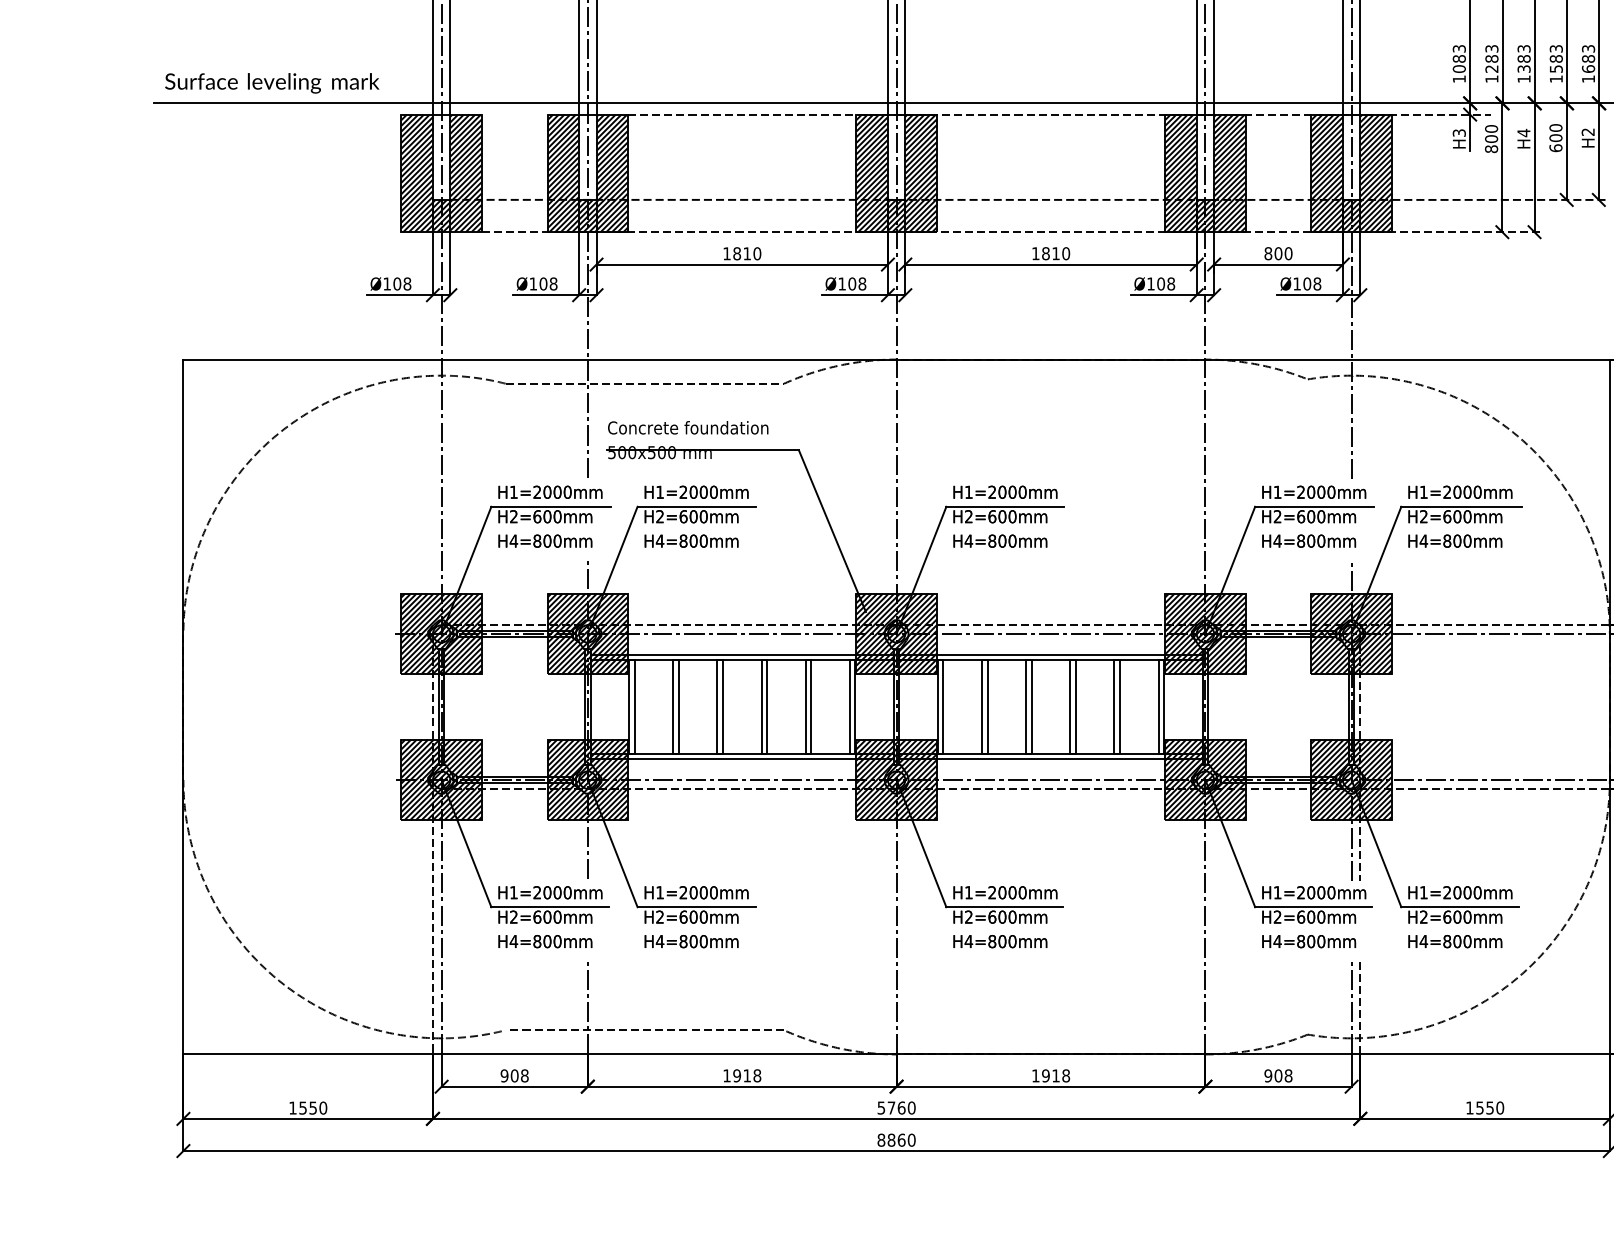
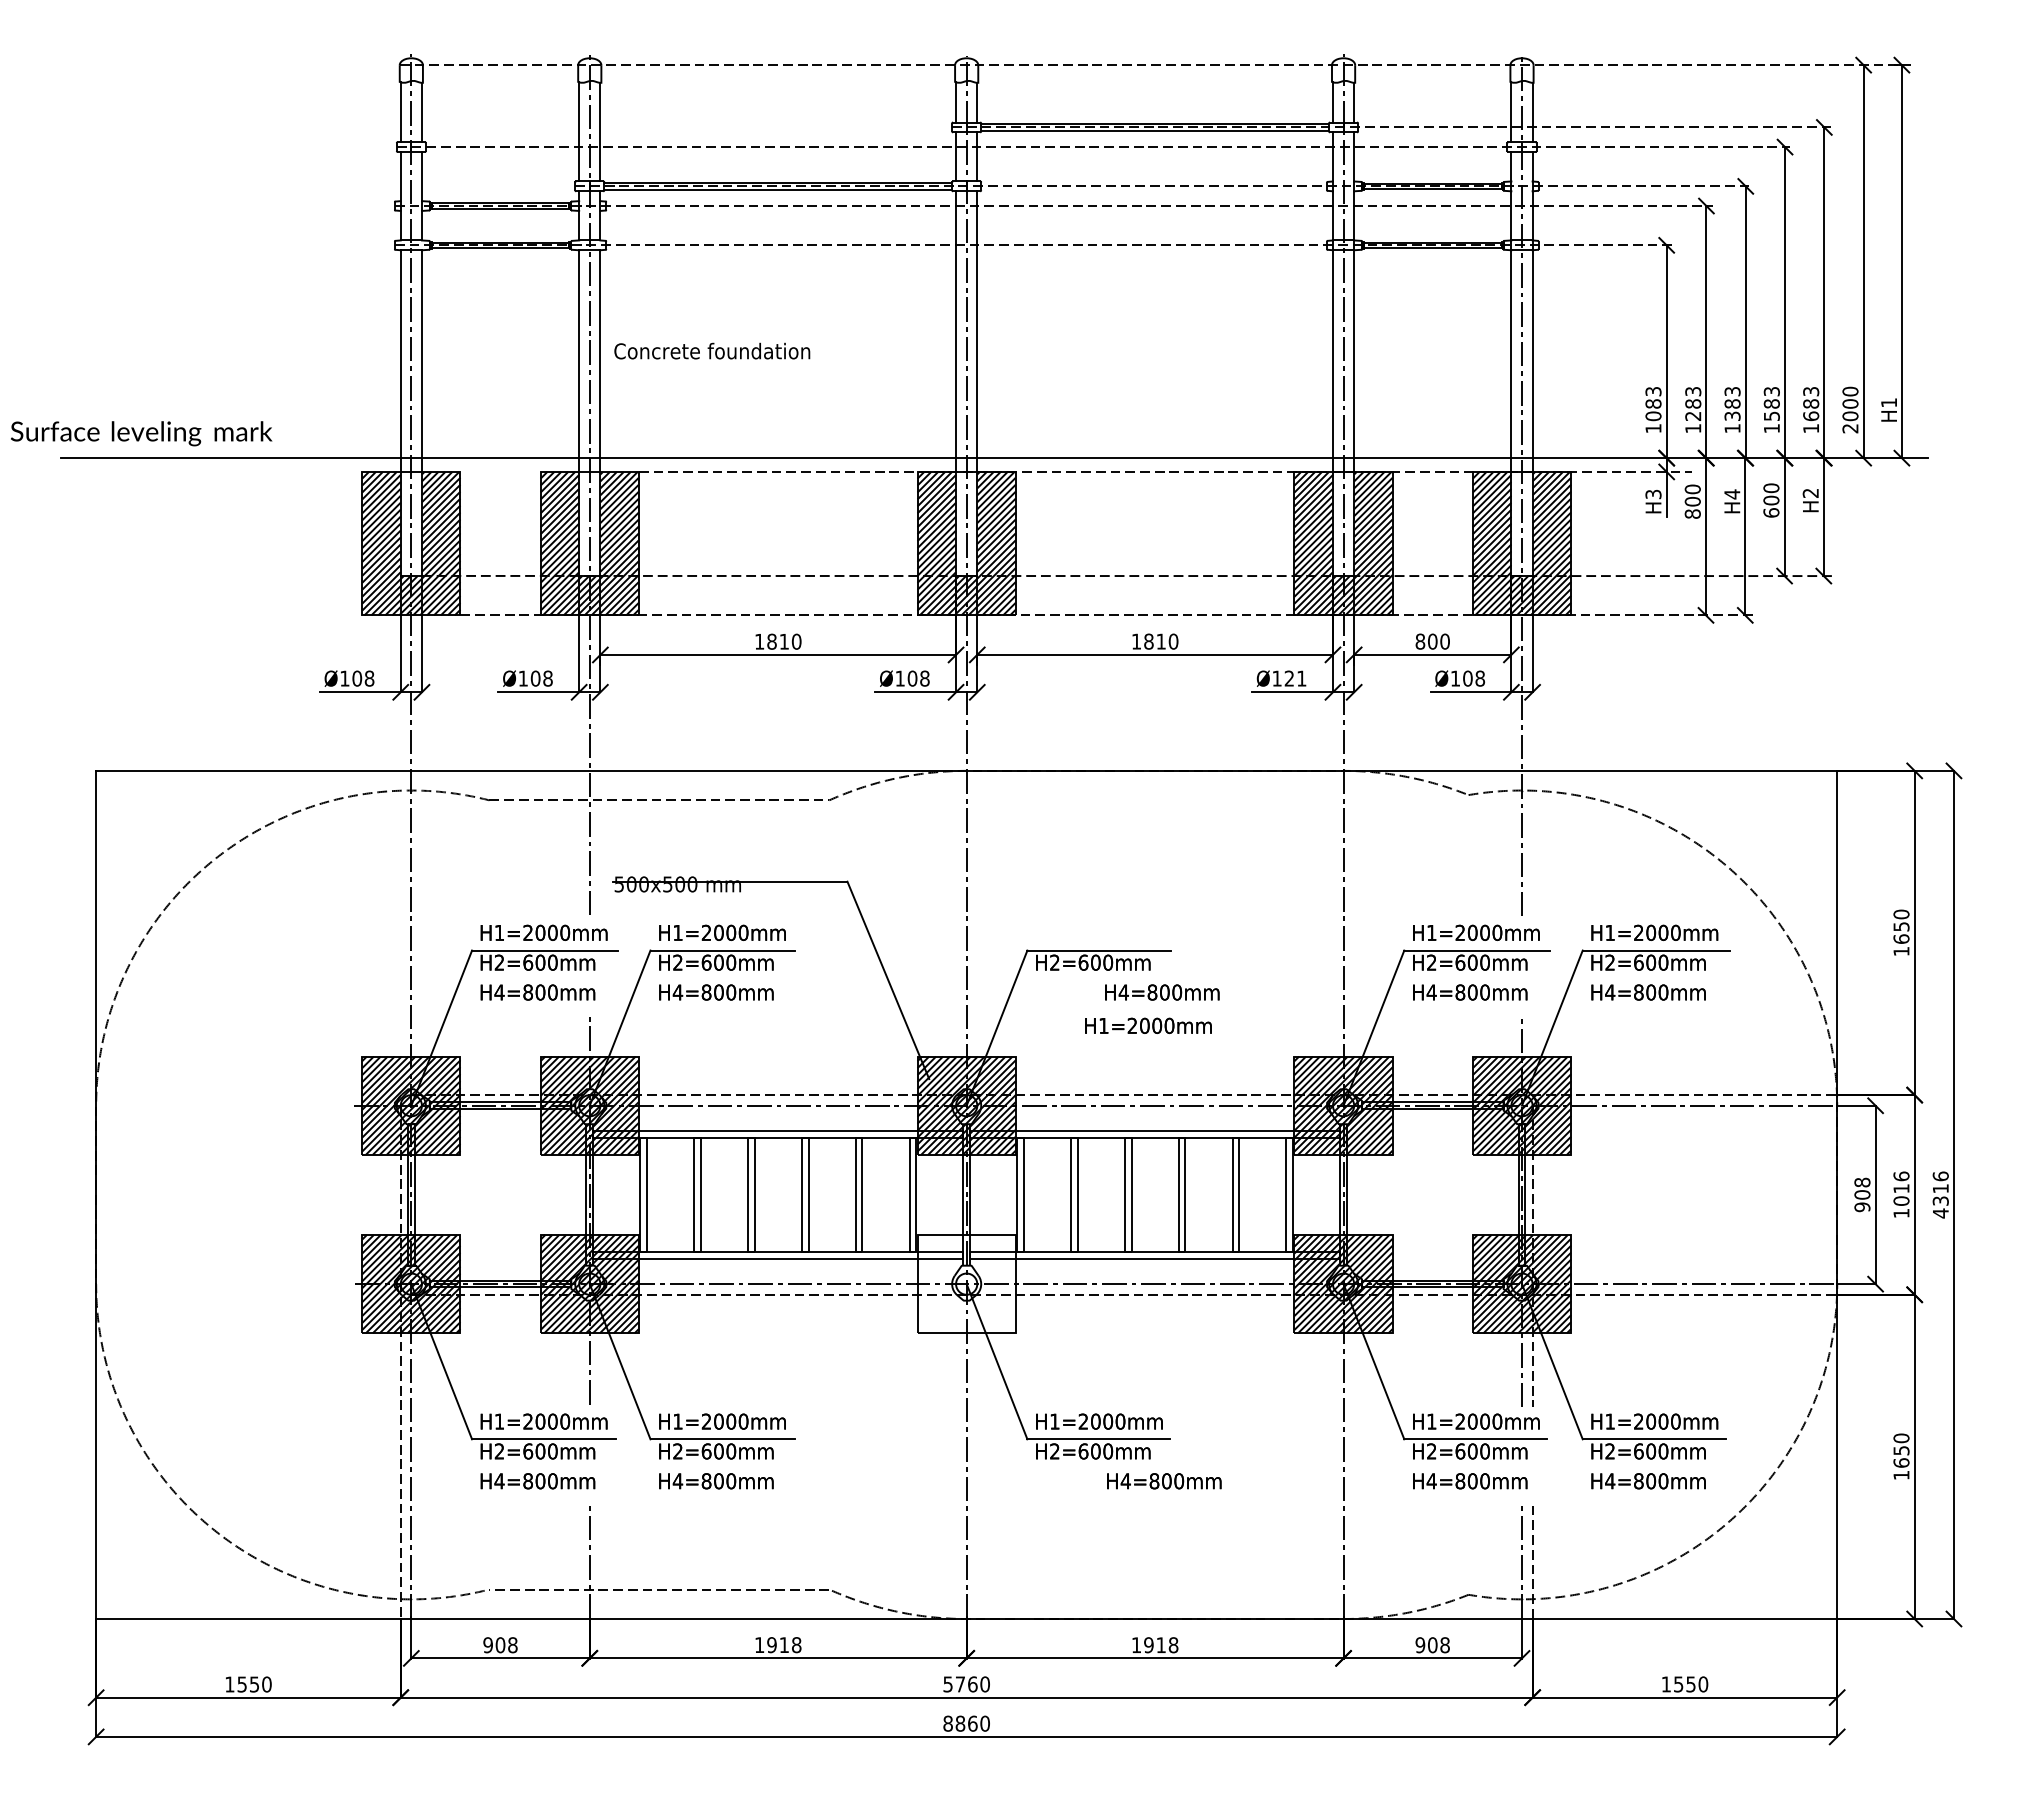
text: (272, 83) -> (141, 433), moved
text: (1166, 283) -> (1295, 678), Ø108 -> Ø121
text: (688, 427) -> (712, 350), moved
text: (1005, 491) -> (1148, 1025), moved
text: (1000, 541) -> (1162, 992), moved
hatch: (896, 780) -> (966, 1284), removed
text: (1000, 941) -> (1164, 1481), moved

